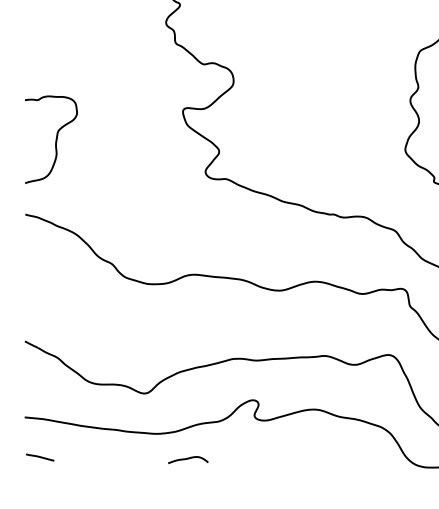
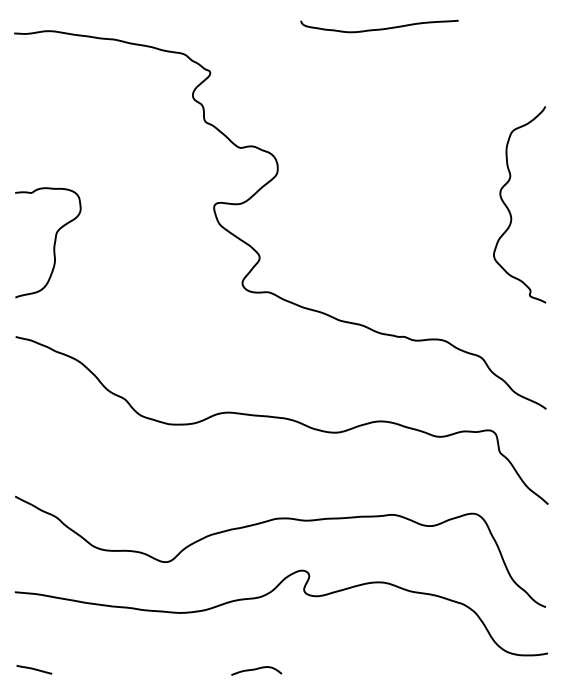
line: (40, 457) -> (34, 669), moved
curve: (188, 458) -> (256, 669), moved

